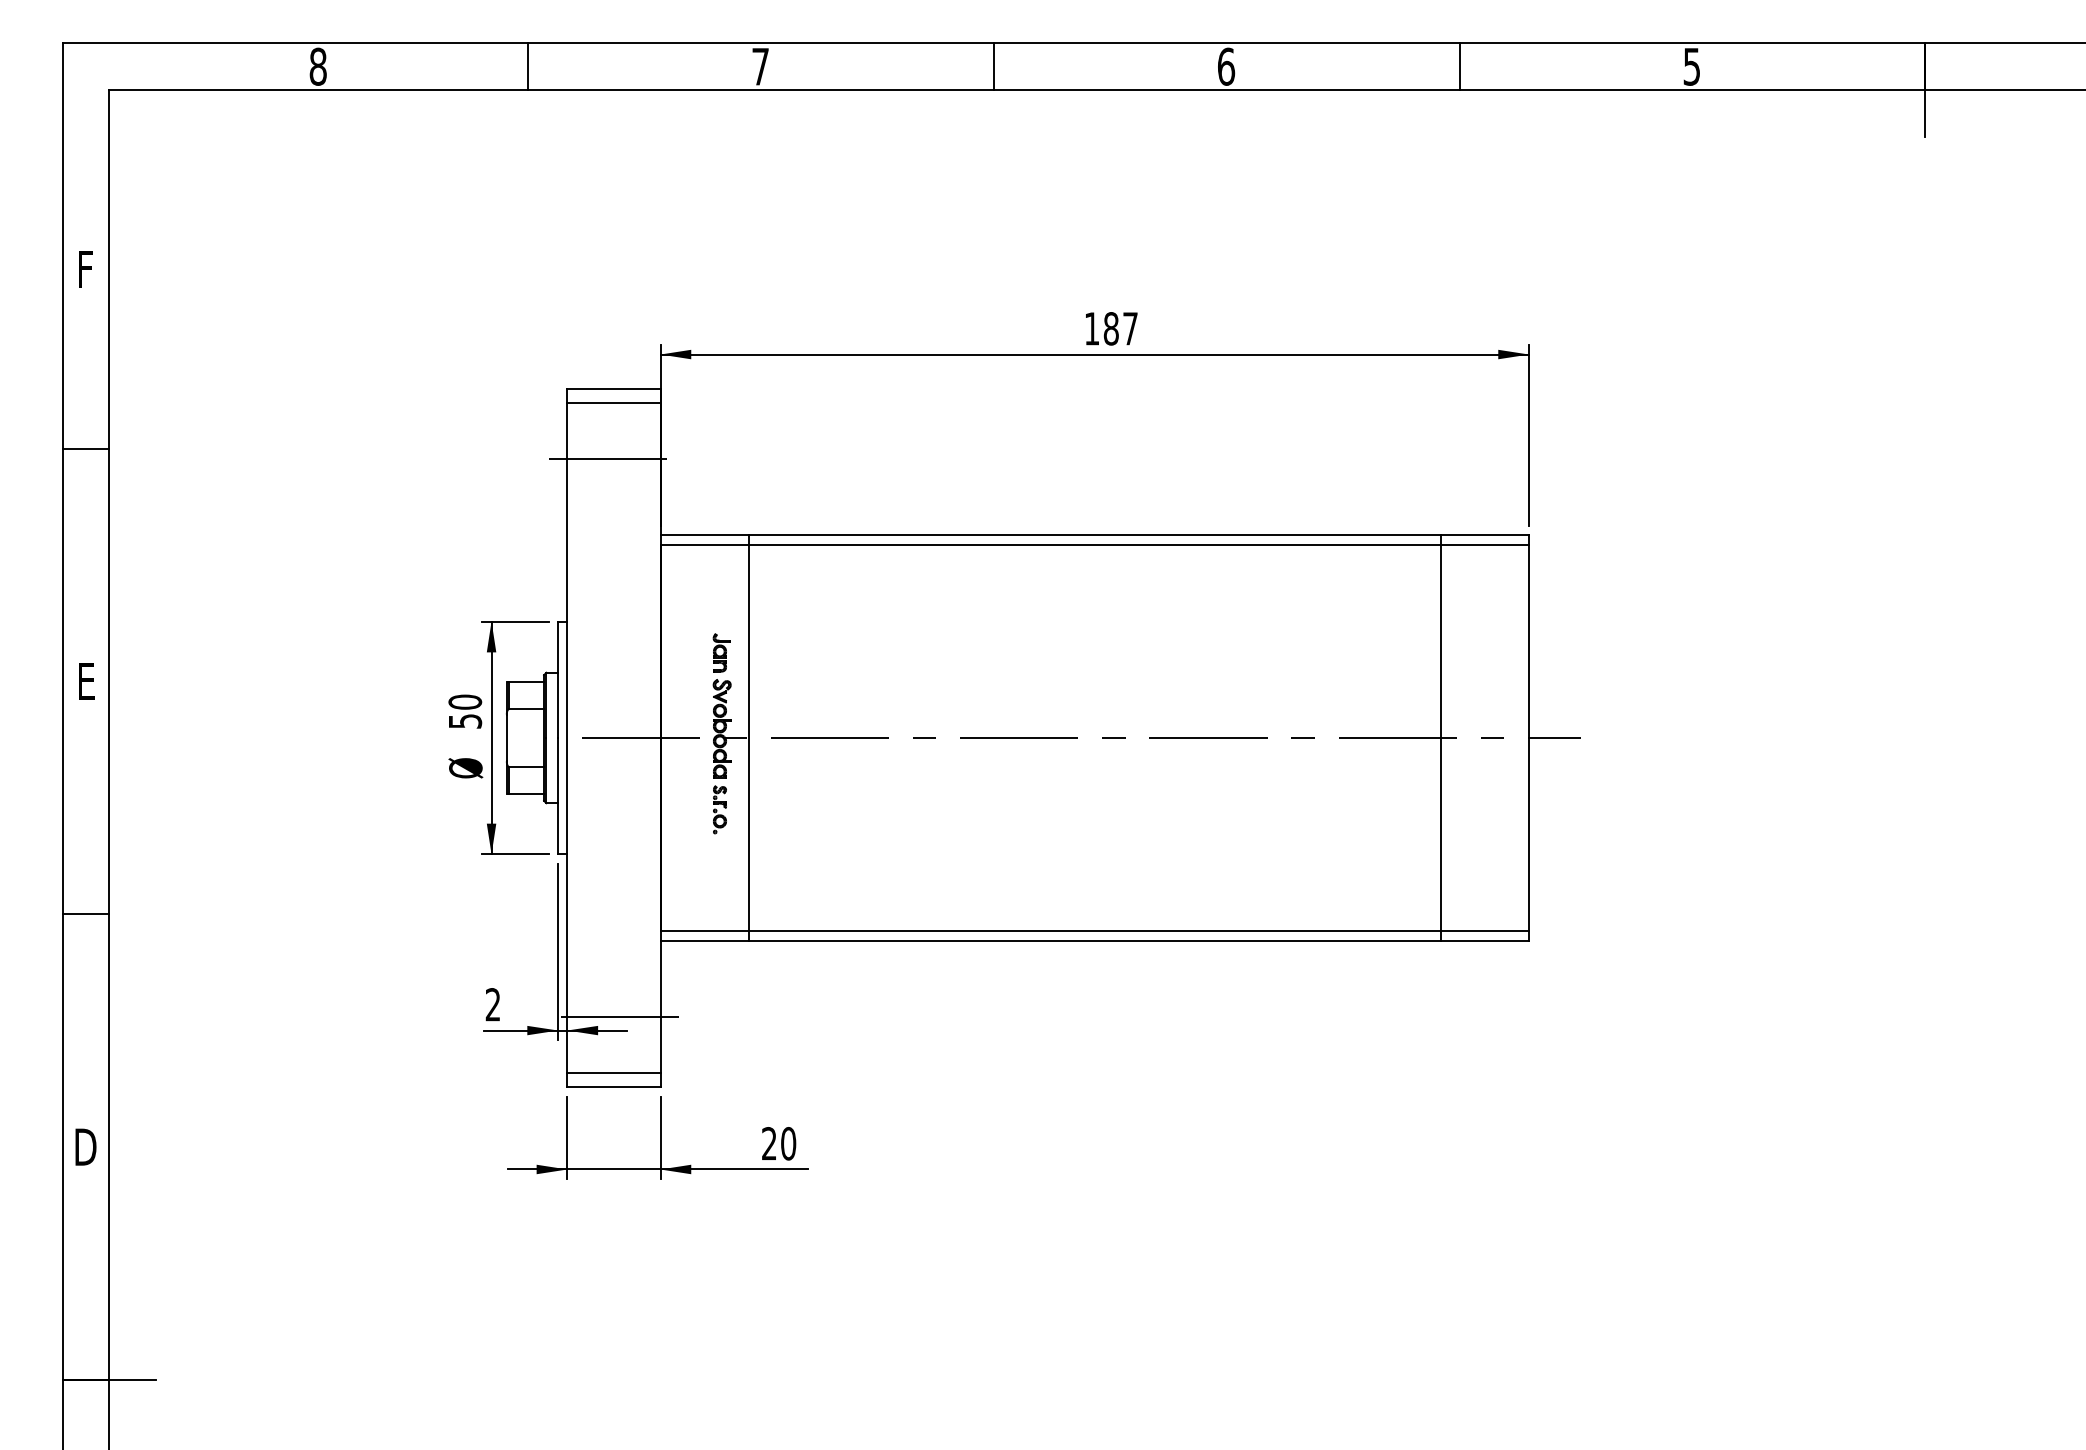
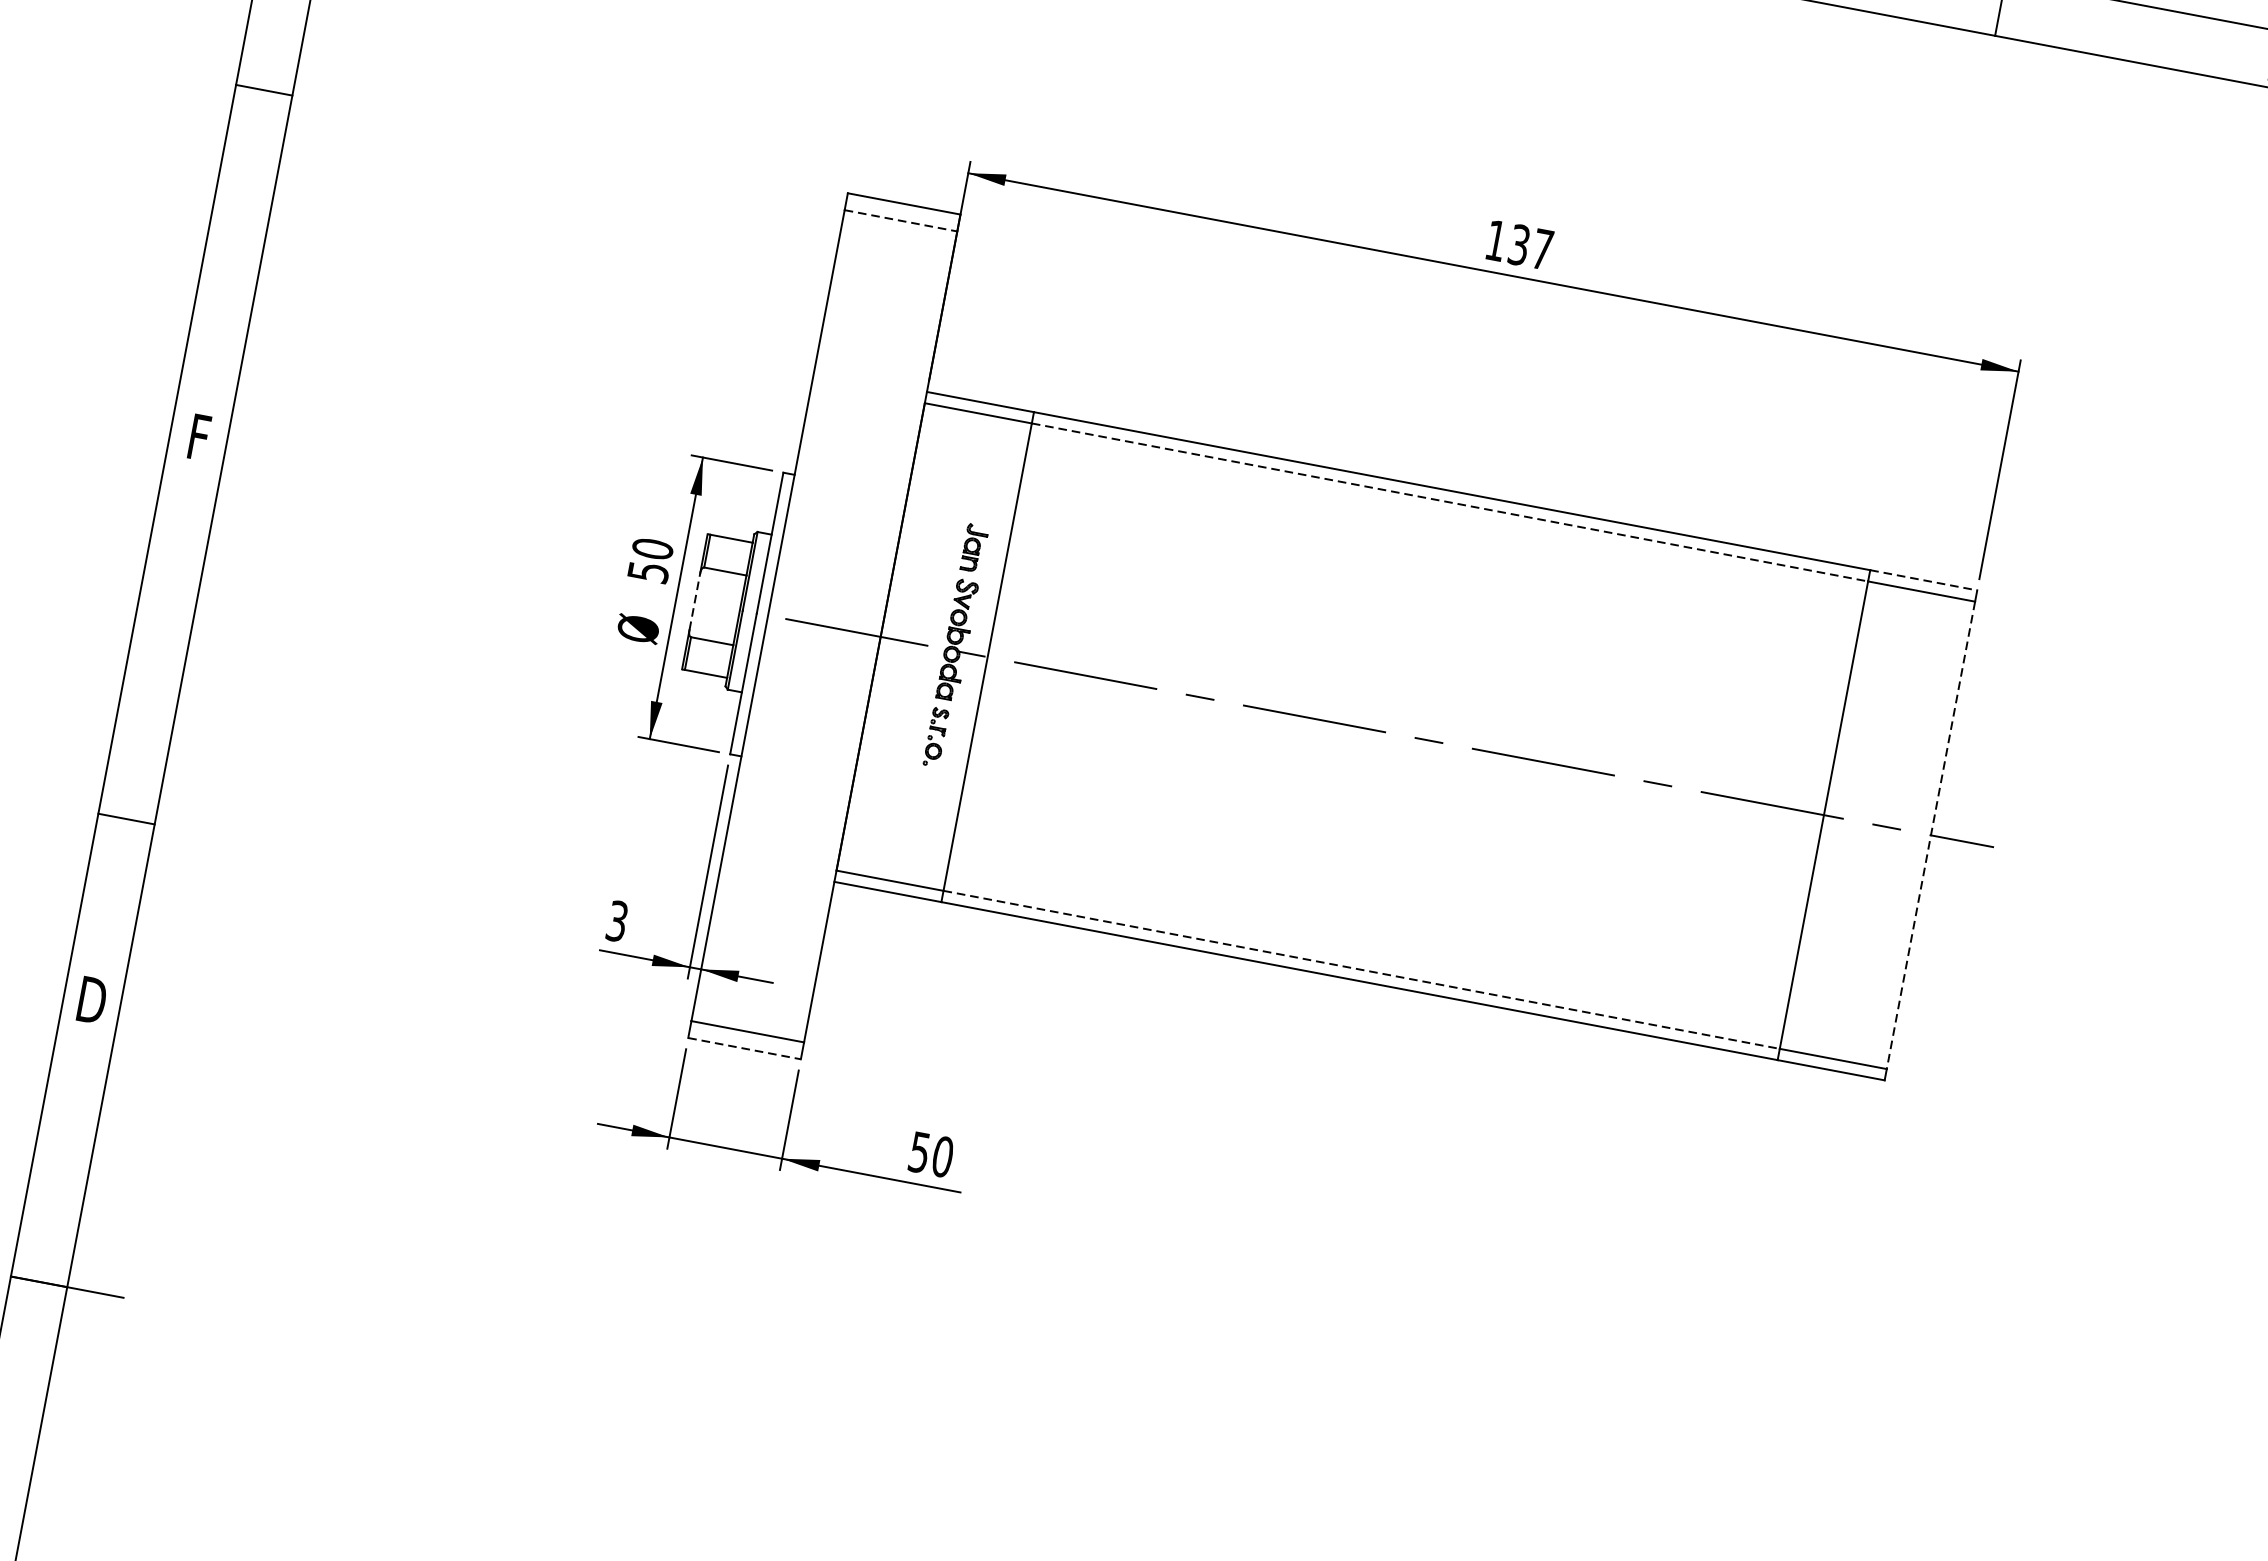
text: (1110, 328) -> (1518, 244), 187 -> 137
line: (613, 402) -> (900, 220), solid -> dashed
line: (85, 448) -> (263, 90), moved
line: (613, 458) -> (887, 288), removed
line: (1485, 535) -> (1924, 580), solid -> dashed
line: (1094, 544) -> (1449, 502), solid -> dashed
text: (88, 683) -> (201, 440), E -> F
line: (506, 737) -> (694, 601), solid -> dashed
line: (1529, 738) -> (1931, 836), solid -> dashed
line: (85, 914) -> (126, 819), moved
line: (1094, 931) -> (1361, 970), solid -> dashed
text: (492, 1004) -> (616, 920), 2 -> 3
line: (613, 1017) -> (759, 964), removed
line: (613, 1087) -> (743, 1048), solid -> dashed
text: (769, 1143) -> (919, 1152), 20 -> 50

